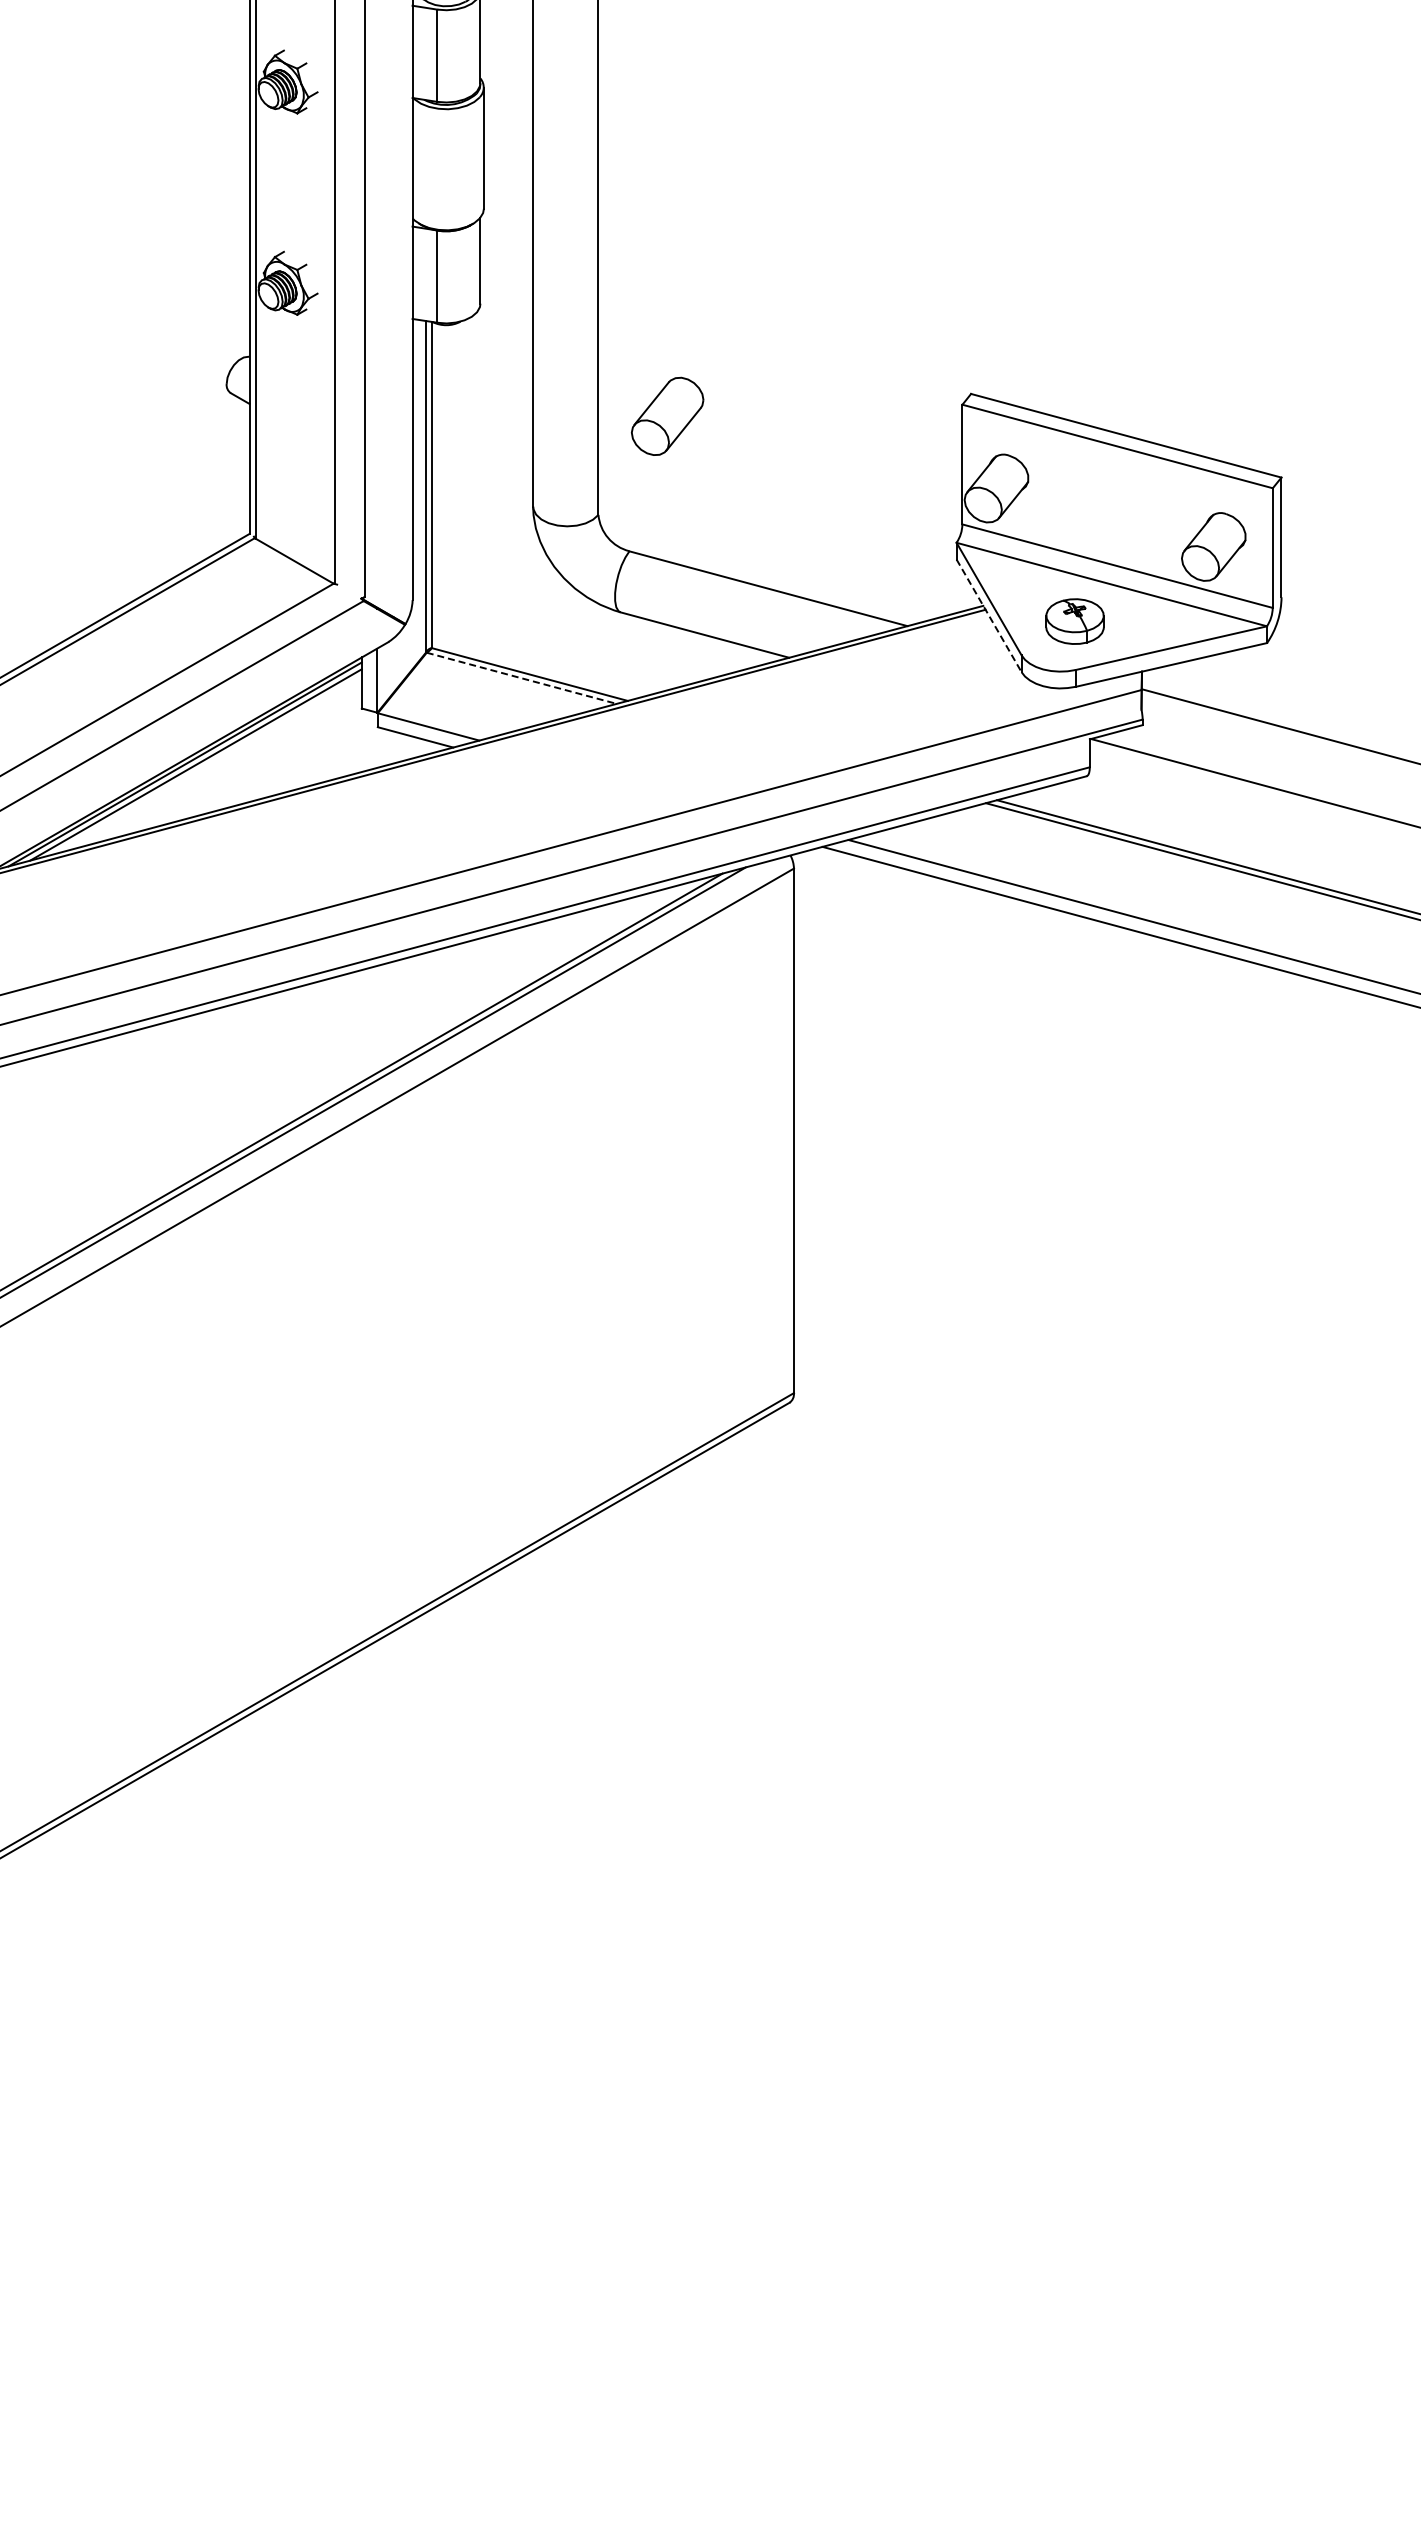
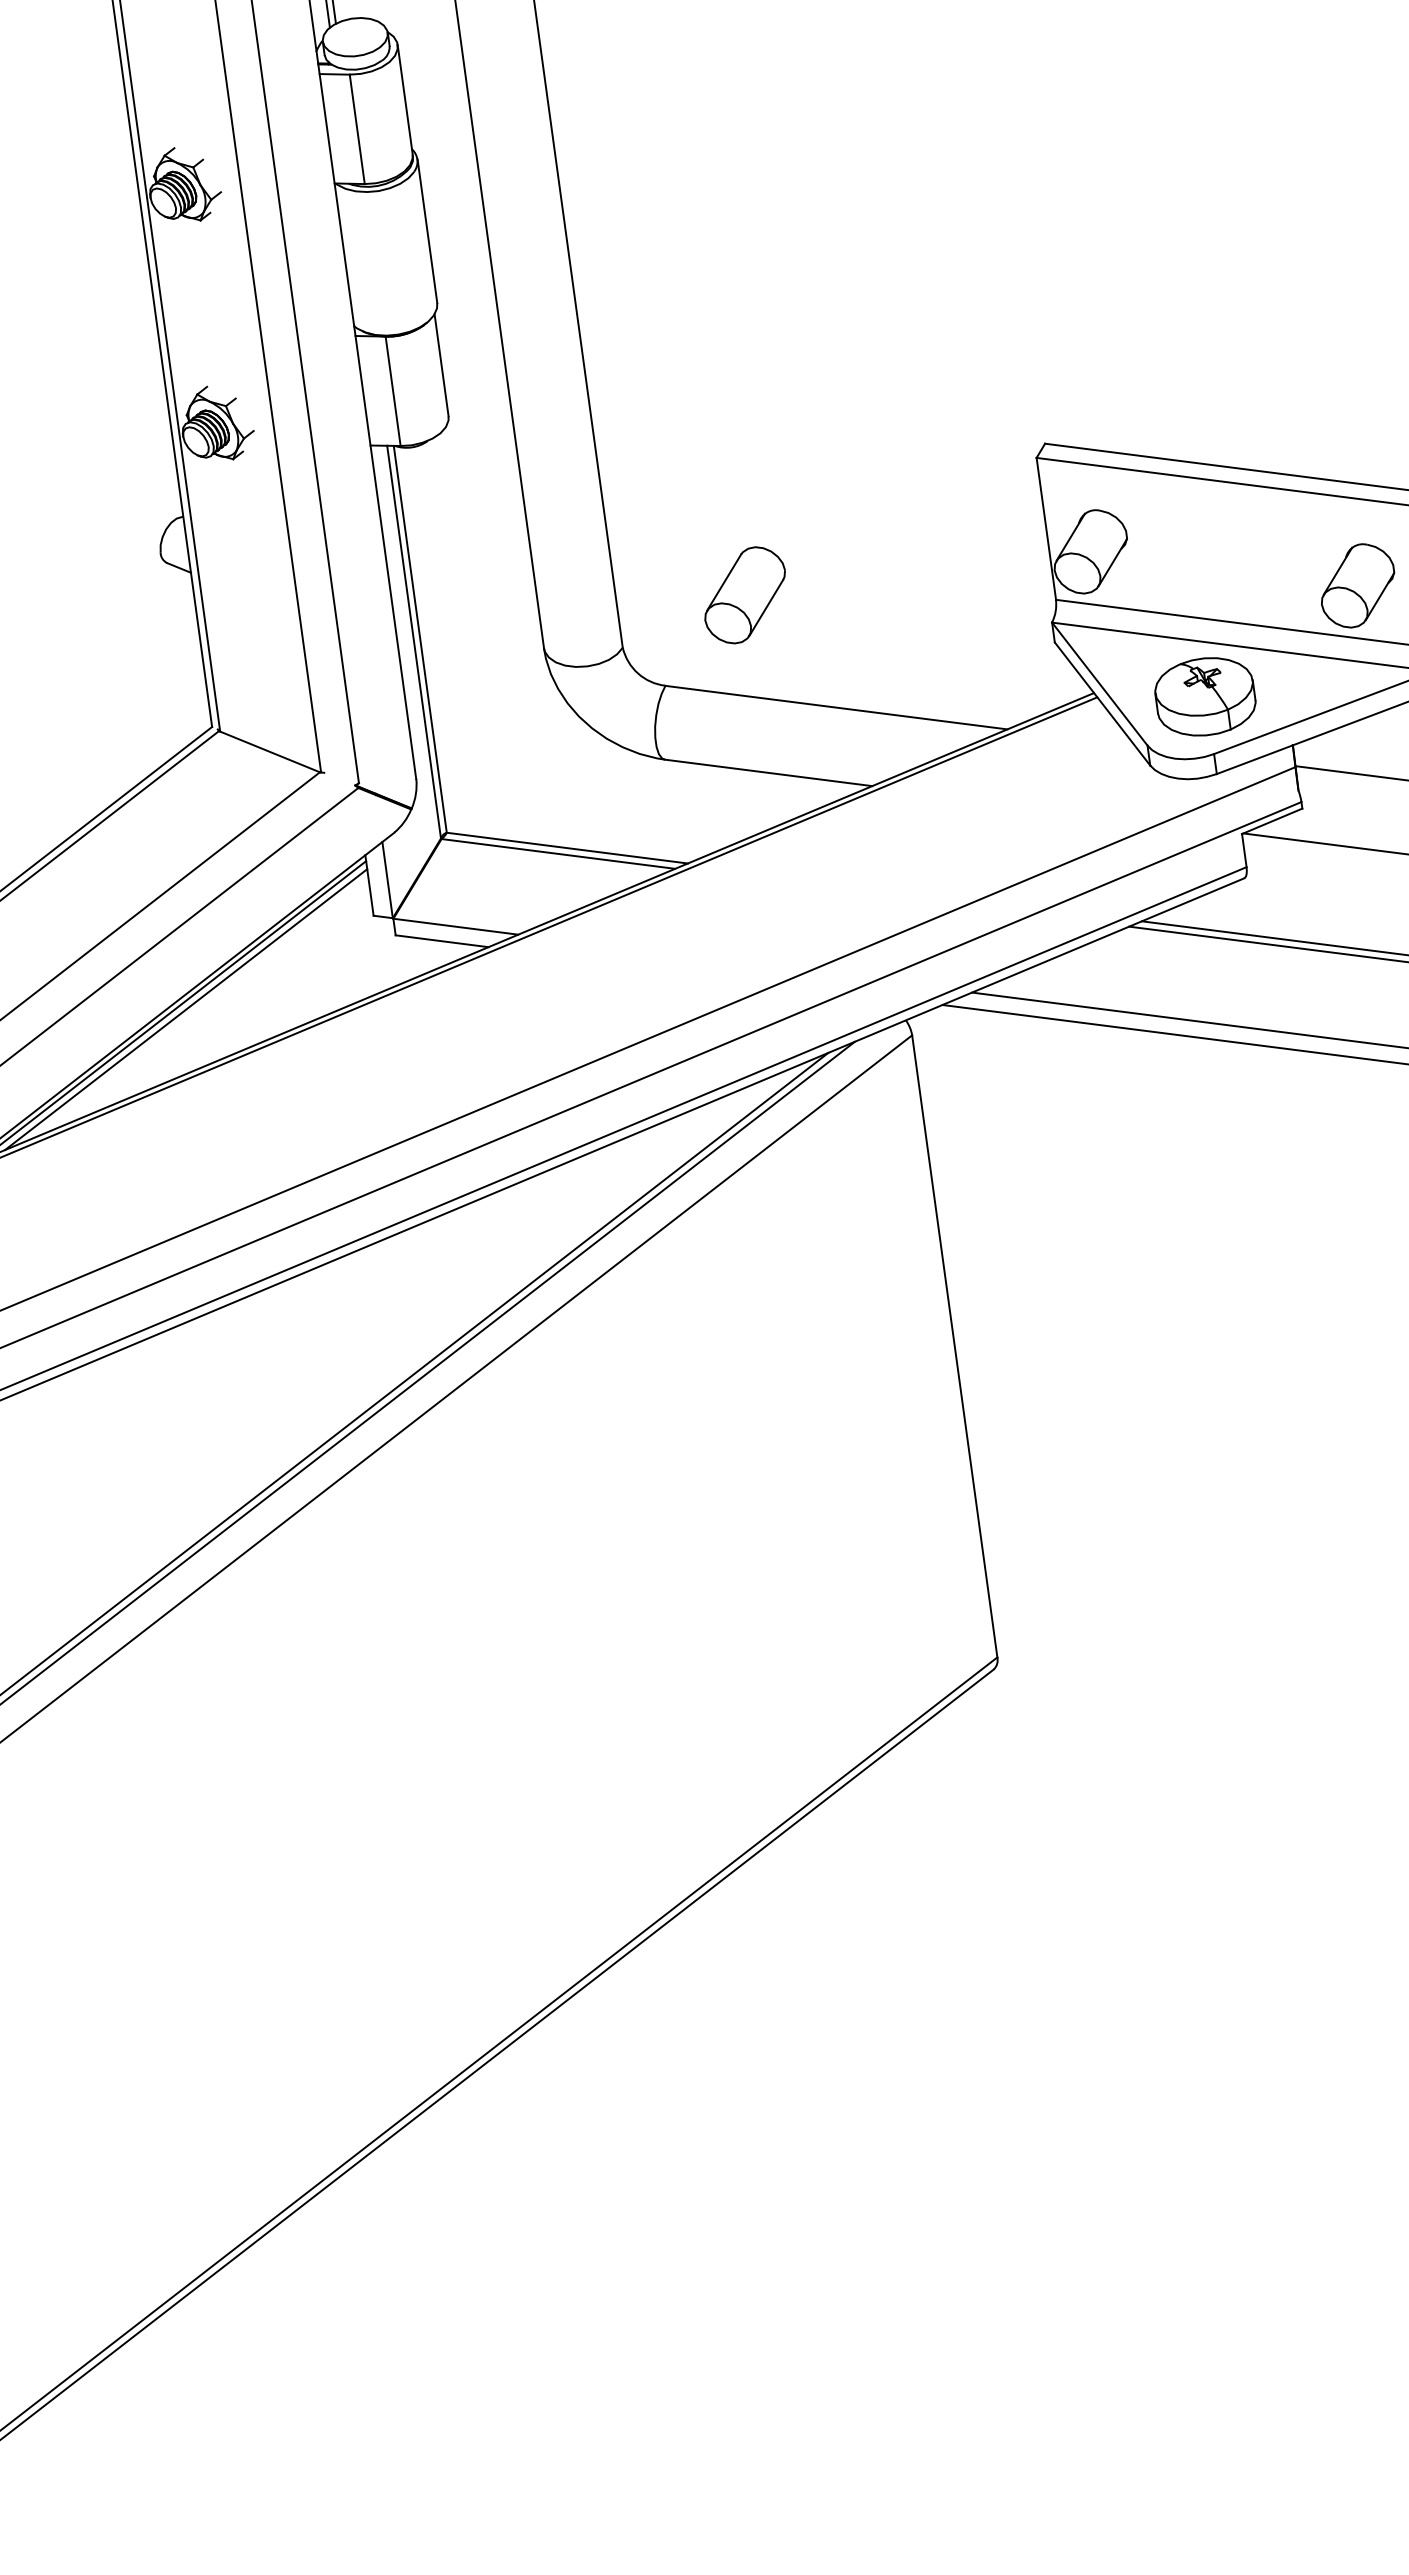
part: (667, 415) -> (744, 594), moved
line: (989, 616) -> (1103, 704), dashed -> solid
part: (1074, 621) -> (1204, 696), size x1.43
line: (522, 678) -> (559, 854), dashed -> solid

